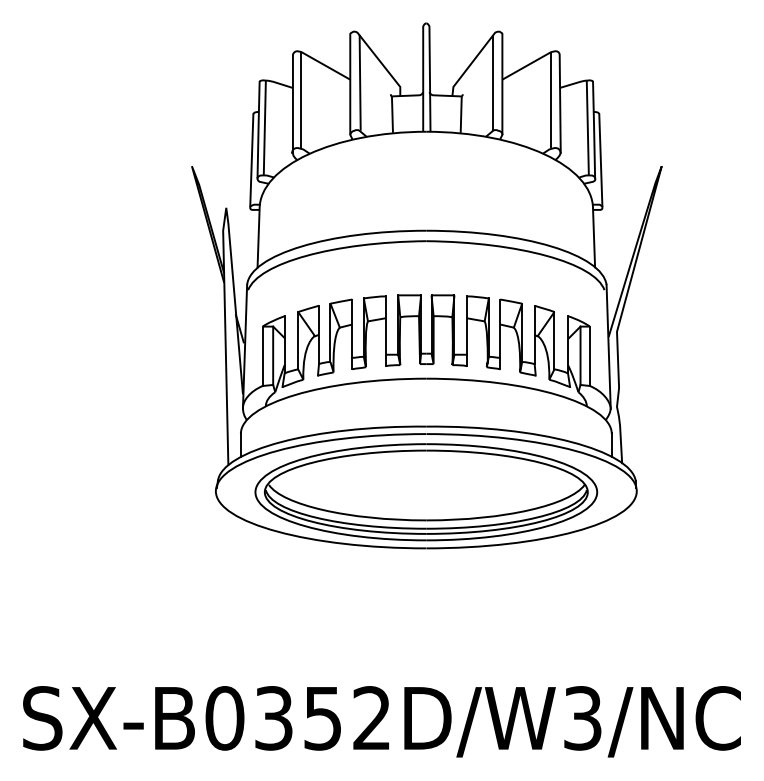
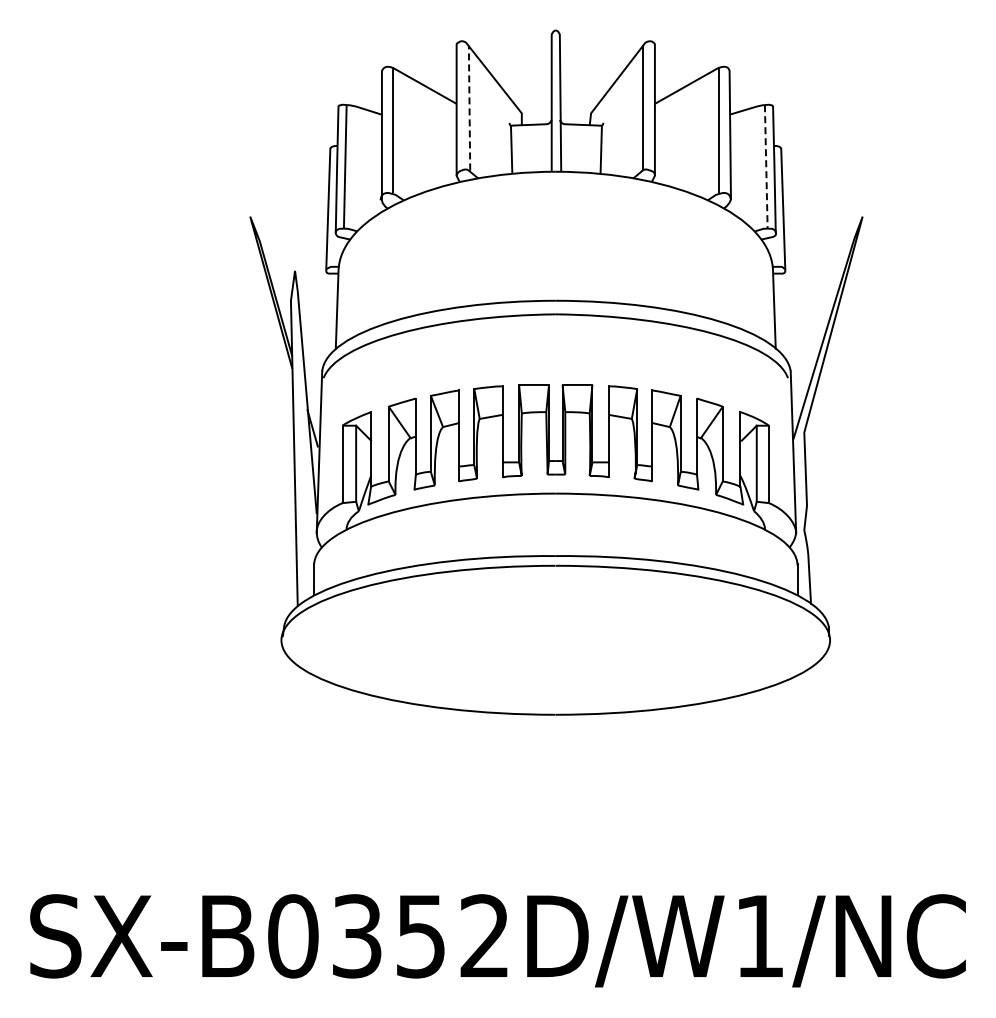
line: (360, 82) -> (469, 107), solid -> dashed
line: (587, 128) -> (766, 167), solid -> dashed
part: (426, 492) -> (555, 641), removed
text: (582, 718) -> (759, 936), SX-B0352D/W3/NC -> SX-B0352D/W1/NC

